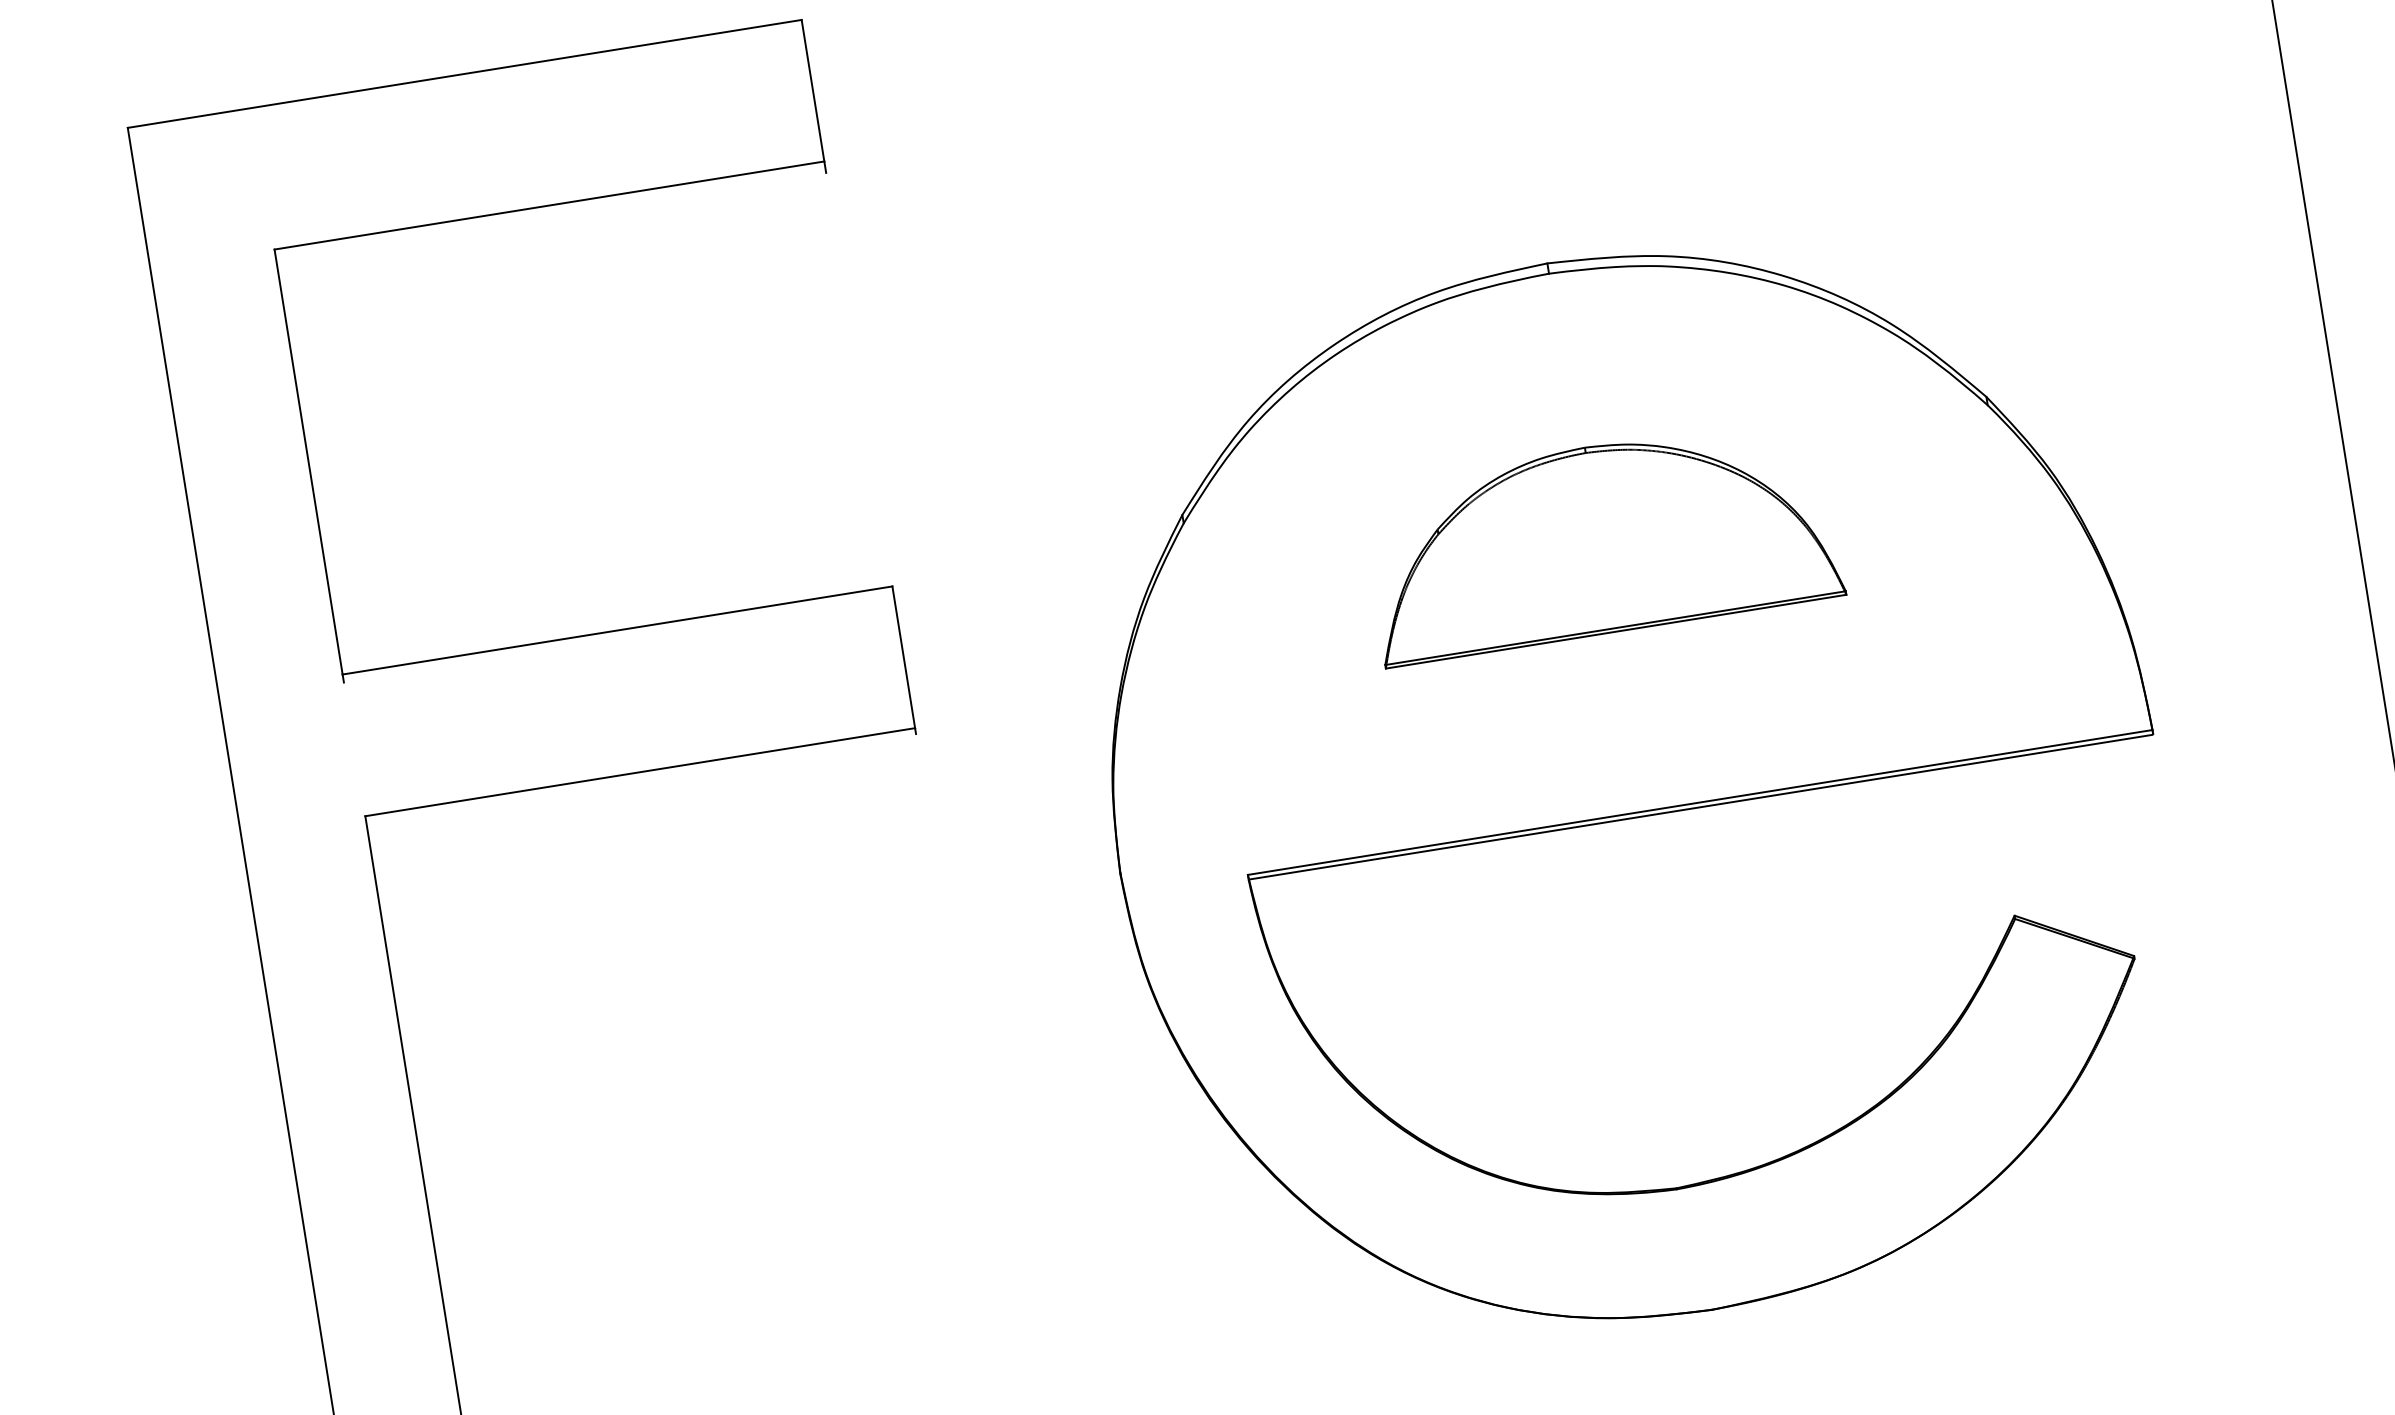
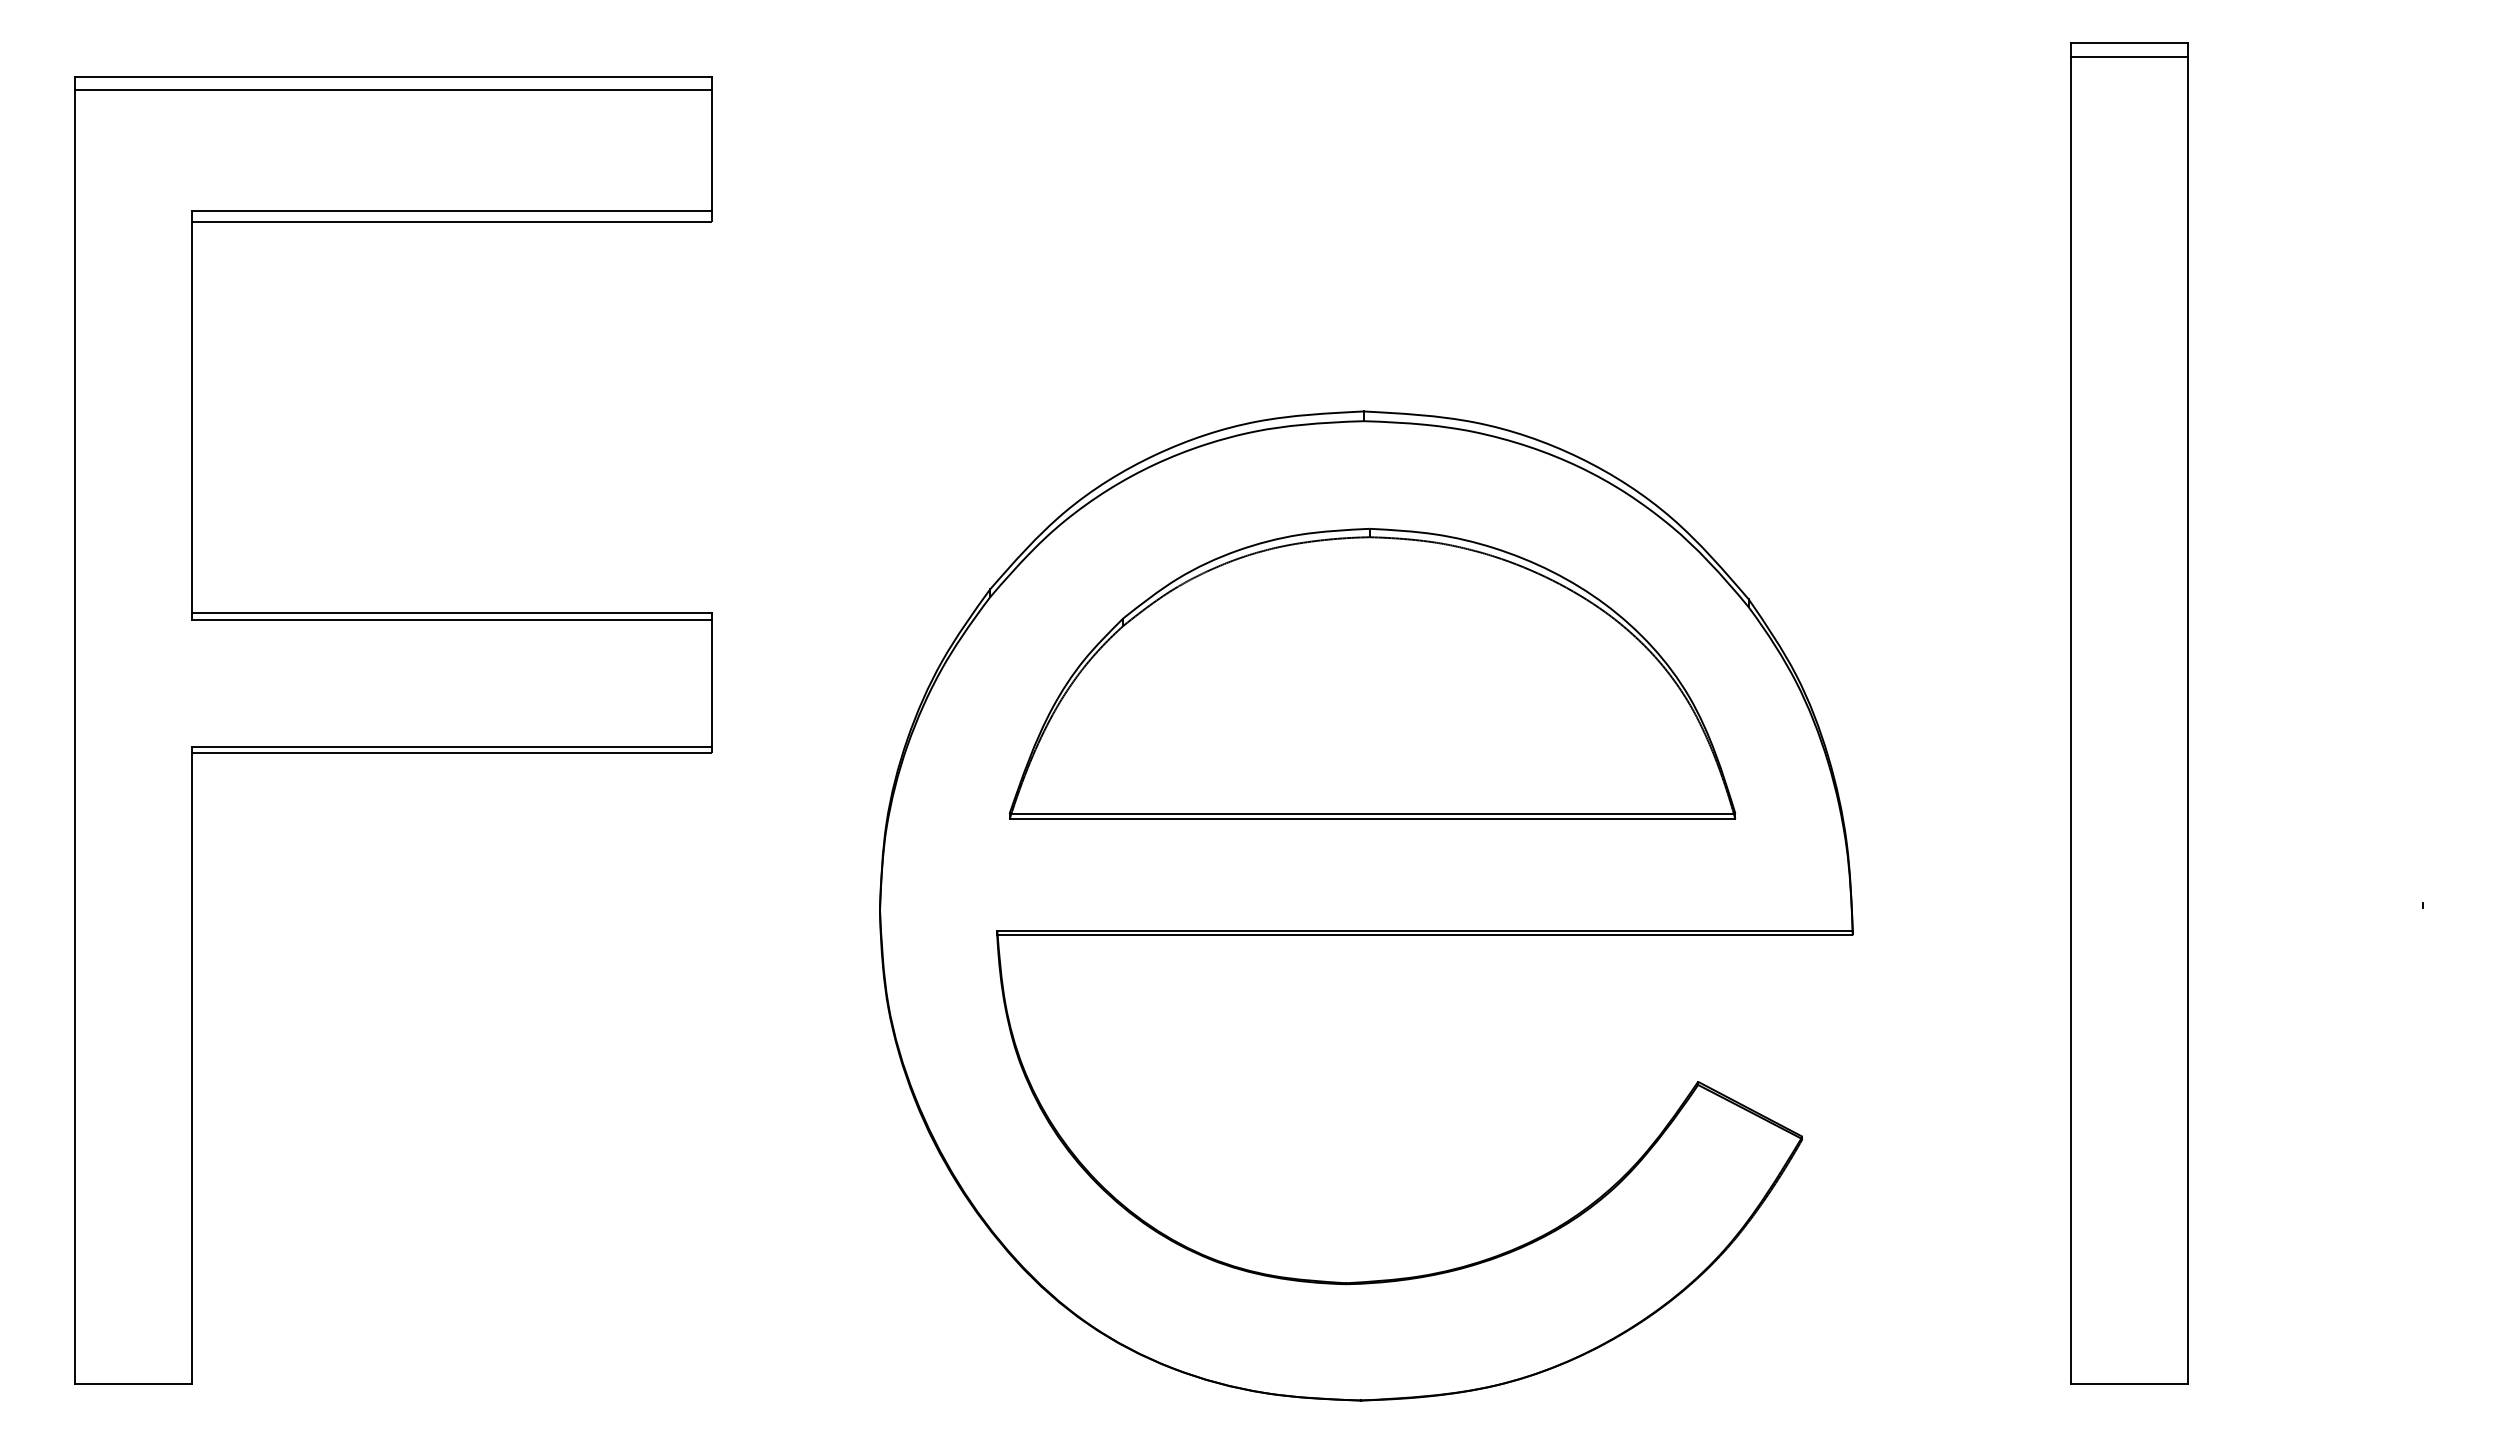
line: (466, 87) -> (393, 89), added
line: (551, 217) -> (452, 222), added
part: (1601, 539) -> (1372, 673), size x1.67
line: (619, 638) -> (452, 620), added
line: (641, 778) -> (452, 752), added

